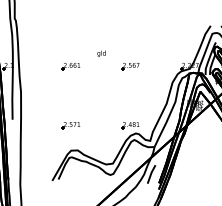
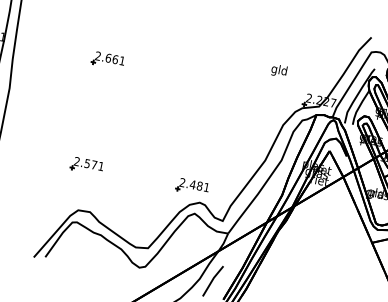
text: (101, 53) -> (279, 70), moved
part: (130, 66) -> (213, 81), removed

